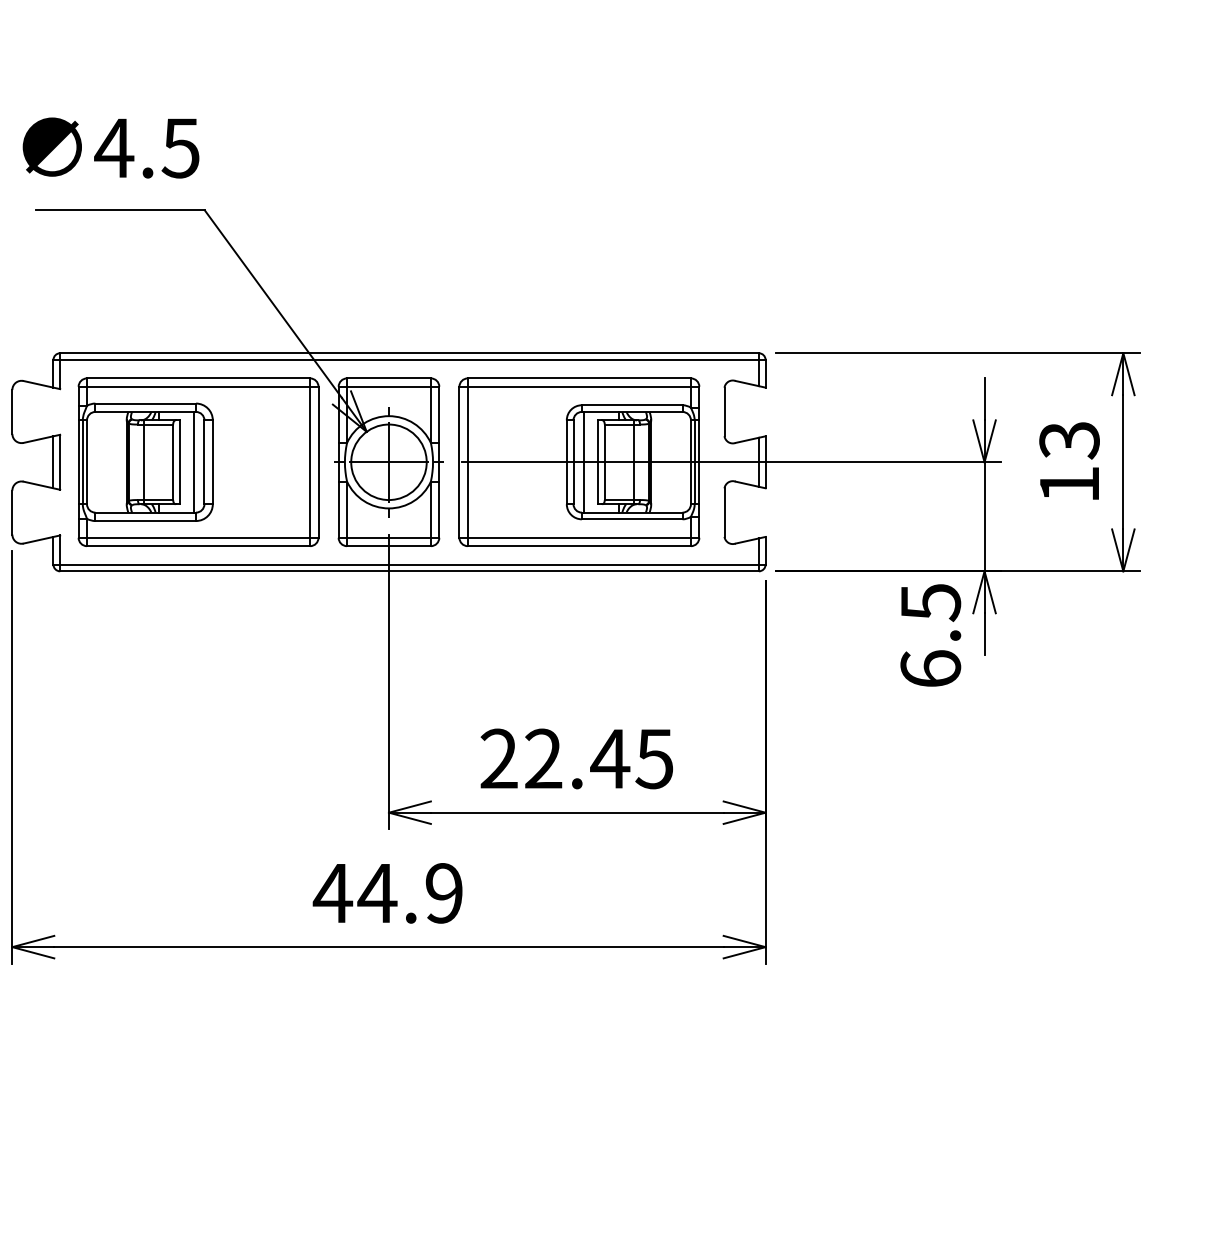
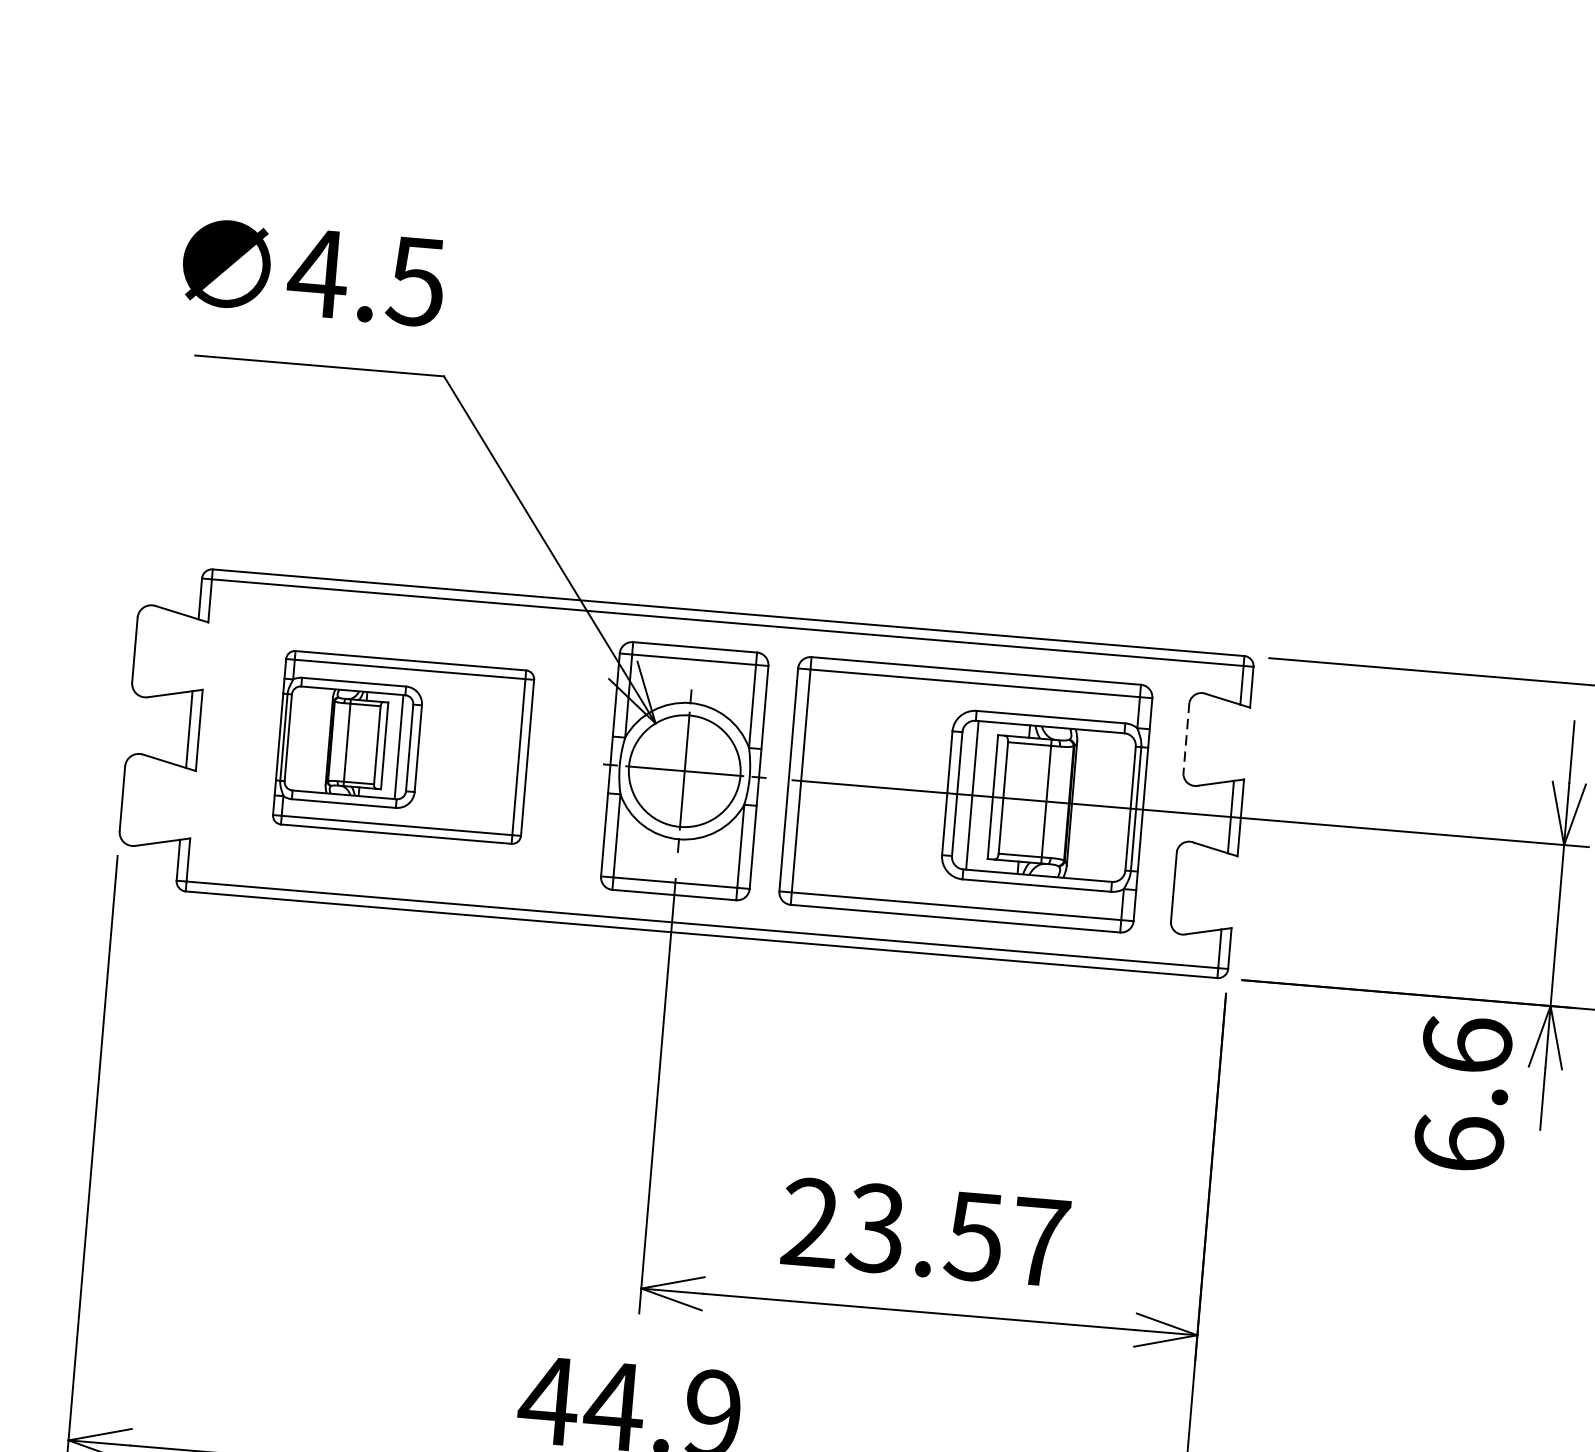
line: (724, 412) -> (1186, 739), solid -> dashed
part: (198, 461) -> (403, 746), size x0.7
text: (930, 602) -> (1466, 1045), 6.5 -> 6.6
text: (598, 759) -> (957, 1235), 22.45 -> 23.57

